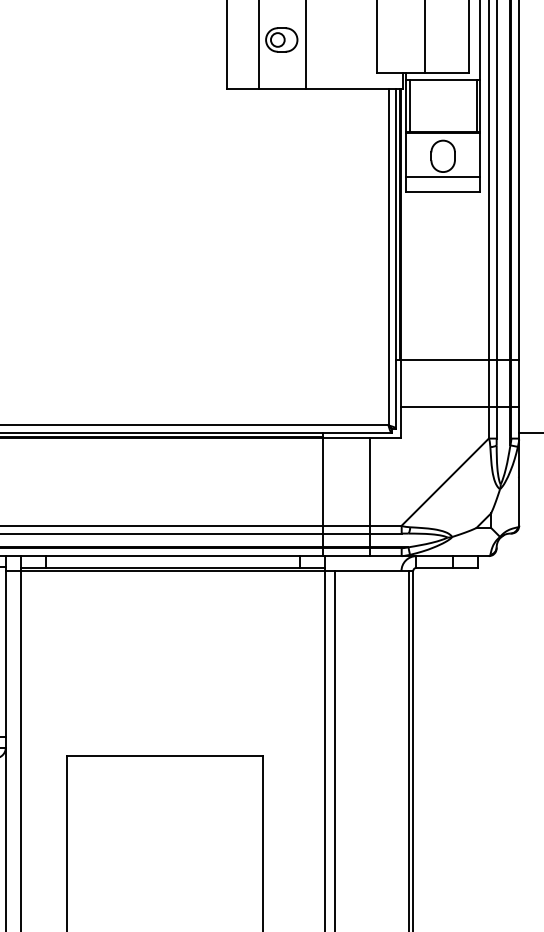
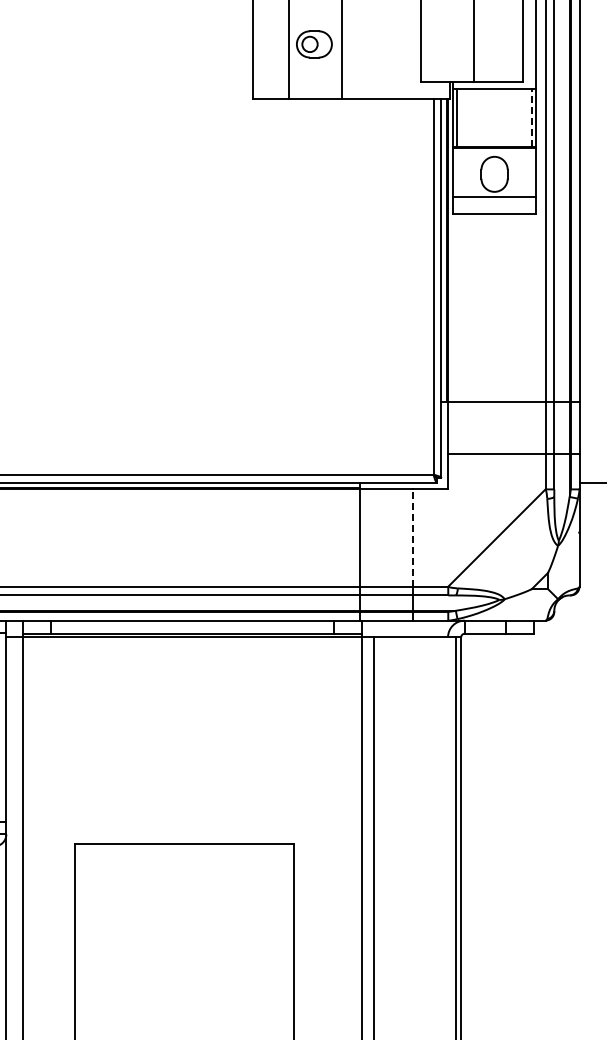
line: (476, 105) -> (531, 117), solid -> dashed
line: (369, 481) -> (412, 537), solid -> dashed

